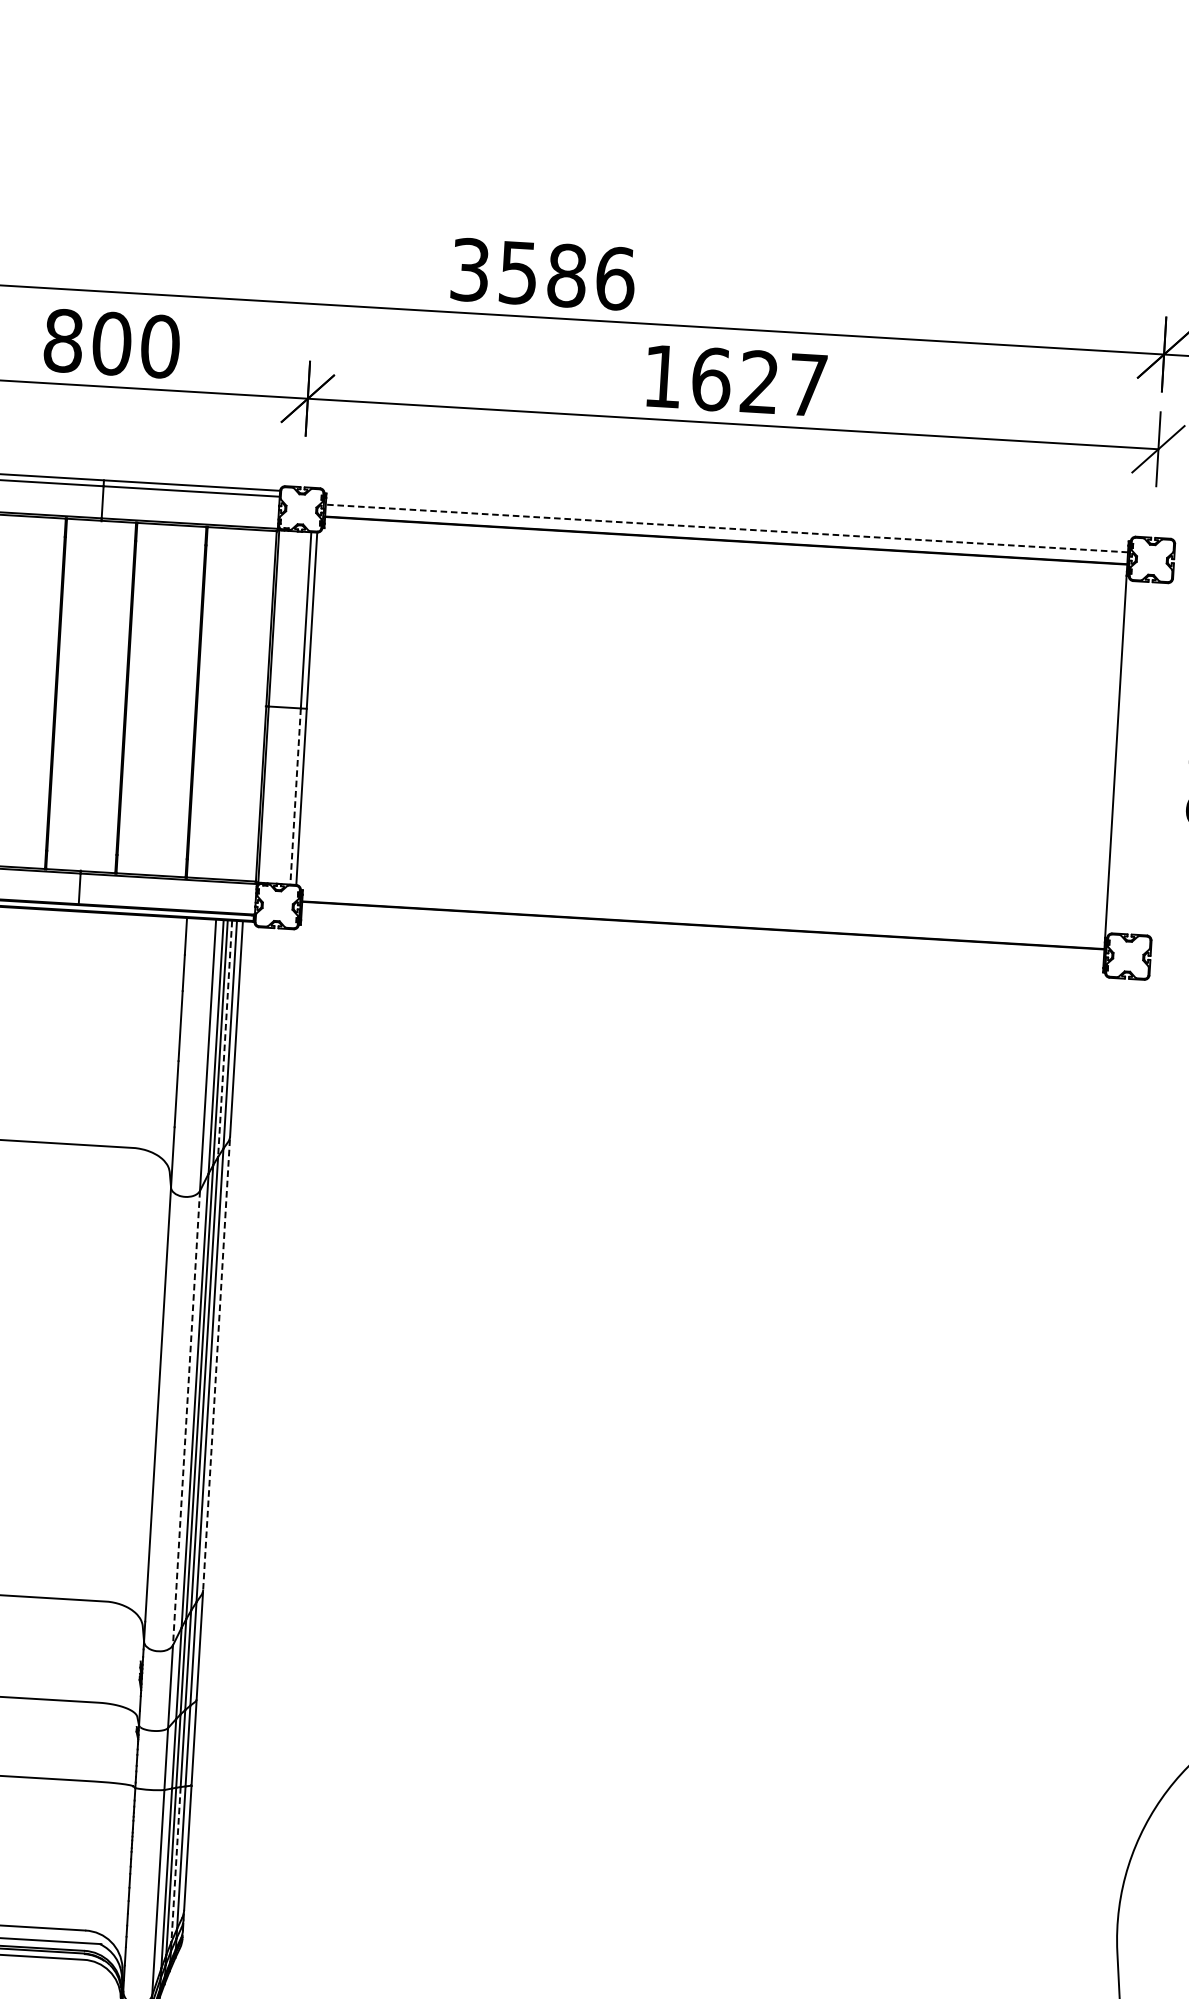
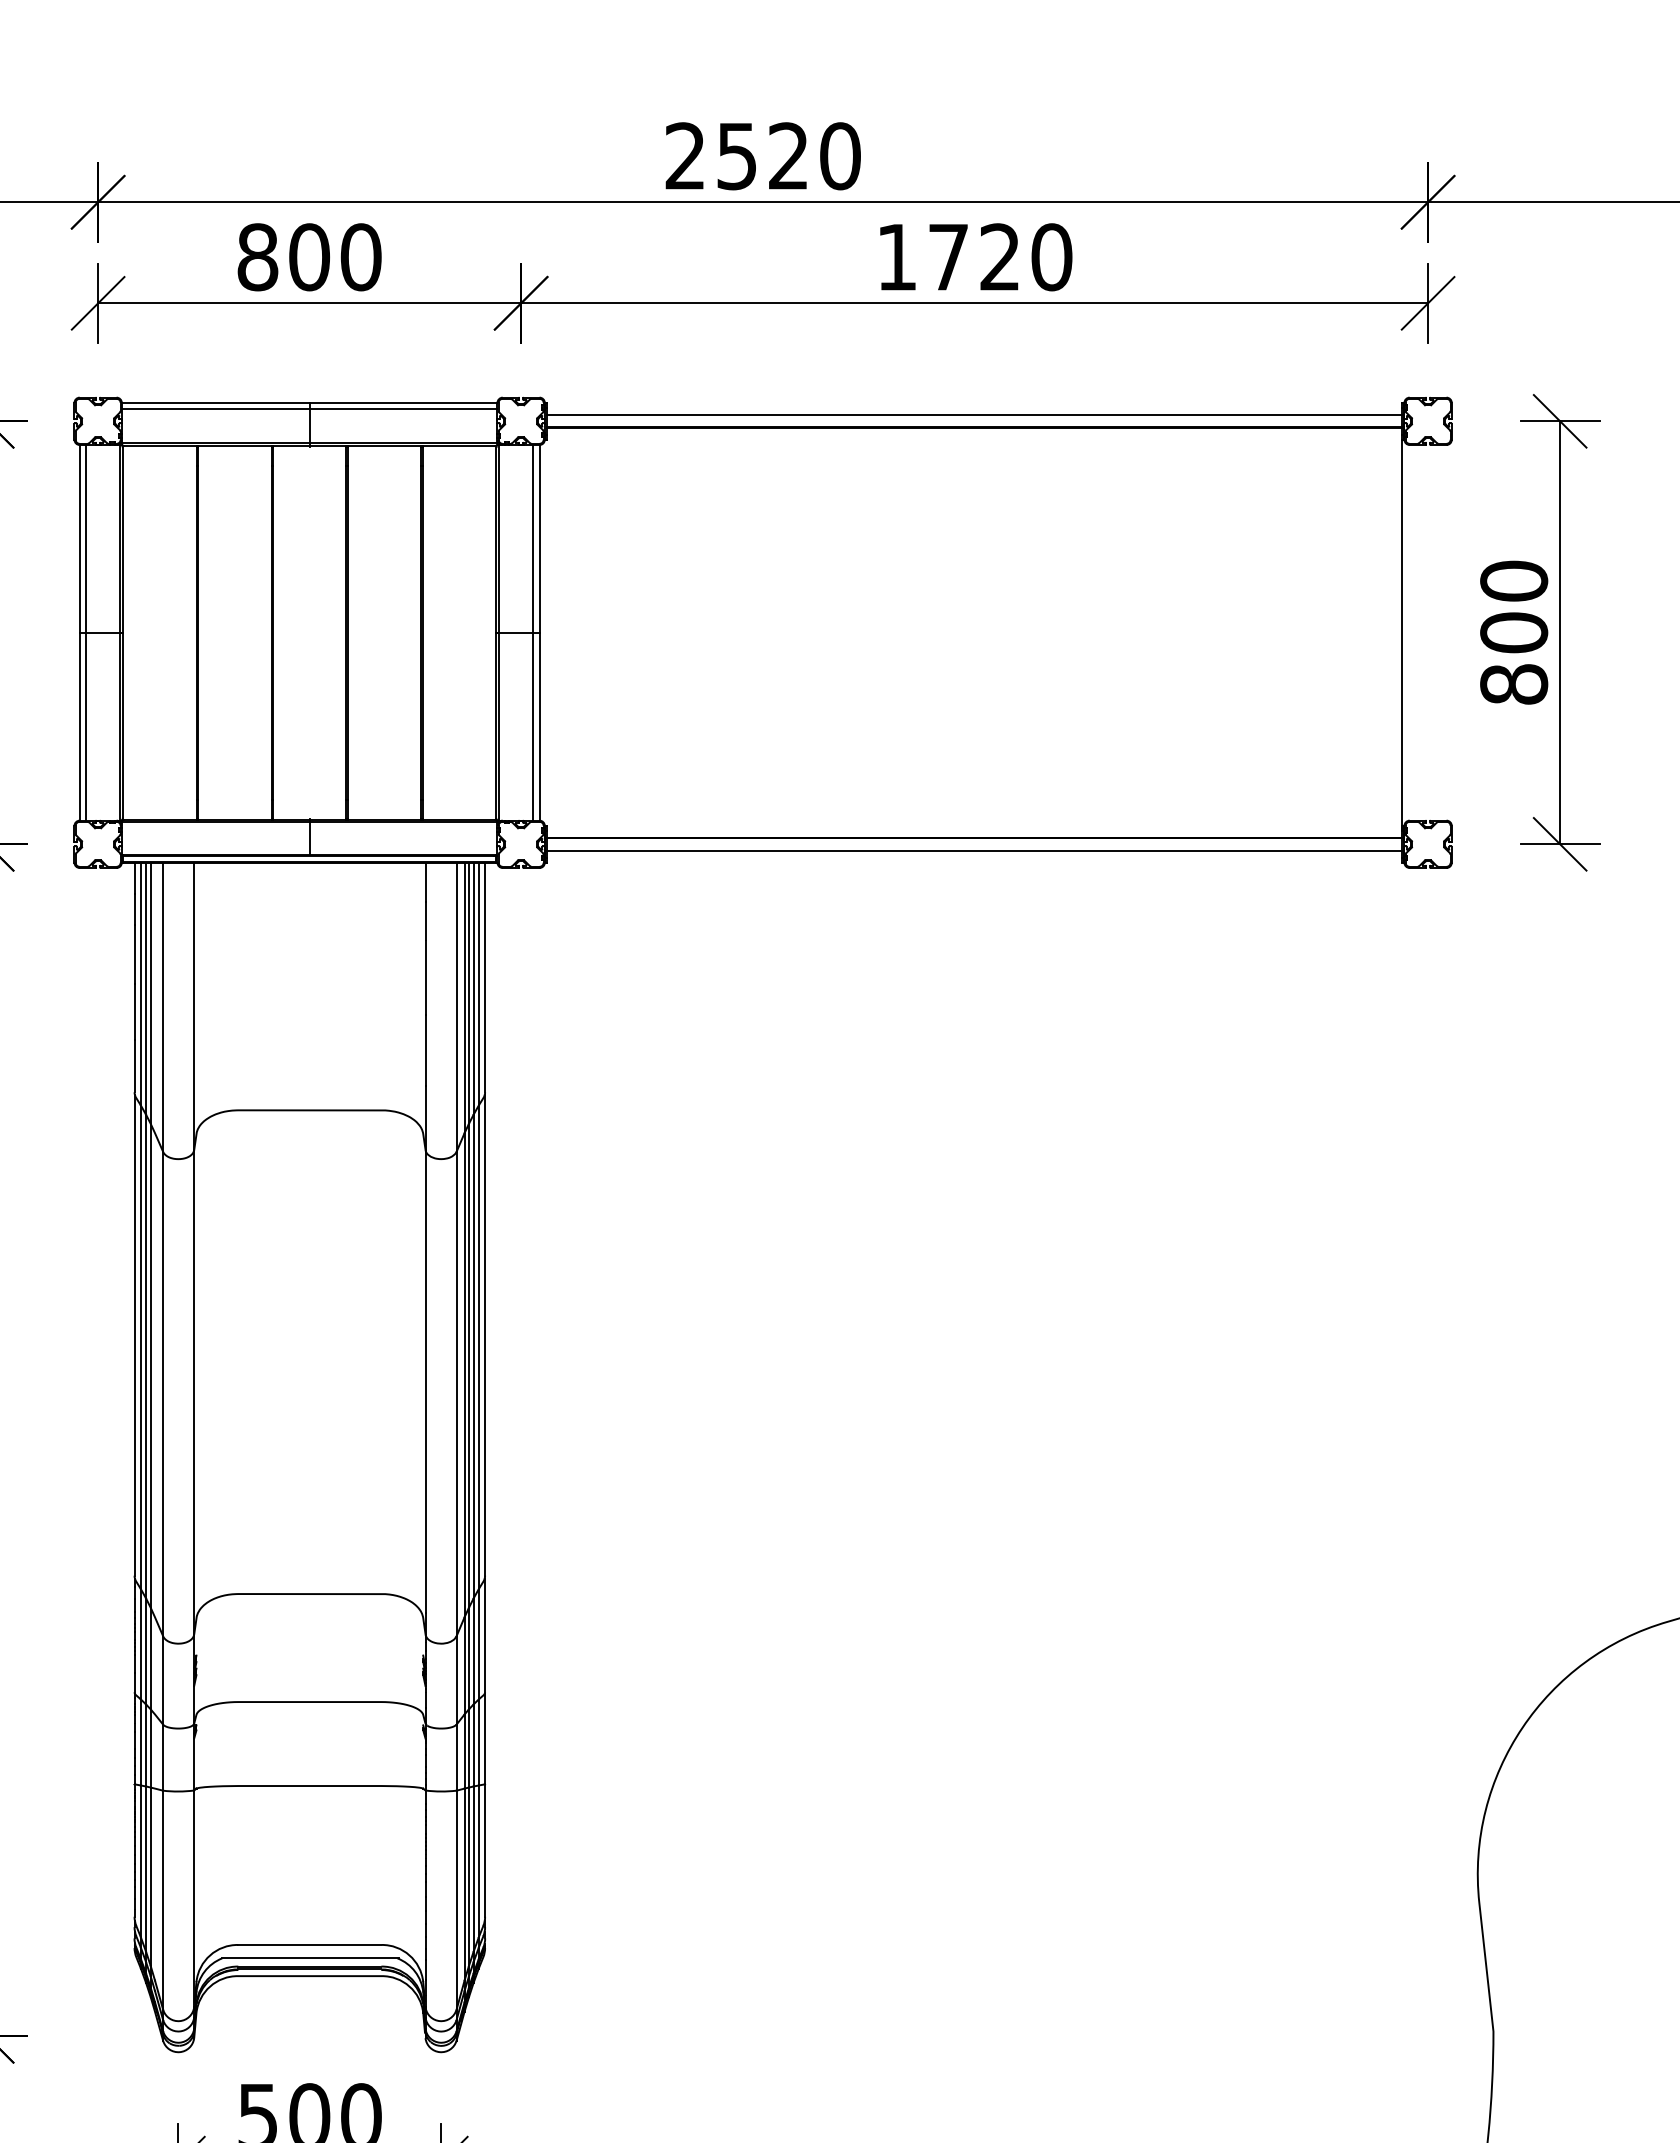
text: (543, 274) -> (763, 156), 3586 -> 2520
text: (759, 382) -> (1000, 257), 1627 -> 1720
line: (726, 528) -> (974, 414), dashed -> solid
line: (295, 796) -> (533, 726), dashed -> solid
line: (702, 937) -> (974, 850), added
line: (224, 1038) -> (473, 988), dashed -> solid
line: (216, 1364) -> (485, 1335), dashed -> solid
line: (186, 1418) -> (456, 1394), dashed -> solid
line: (175, 1864) -> (473, 1869), dashed -> solid

